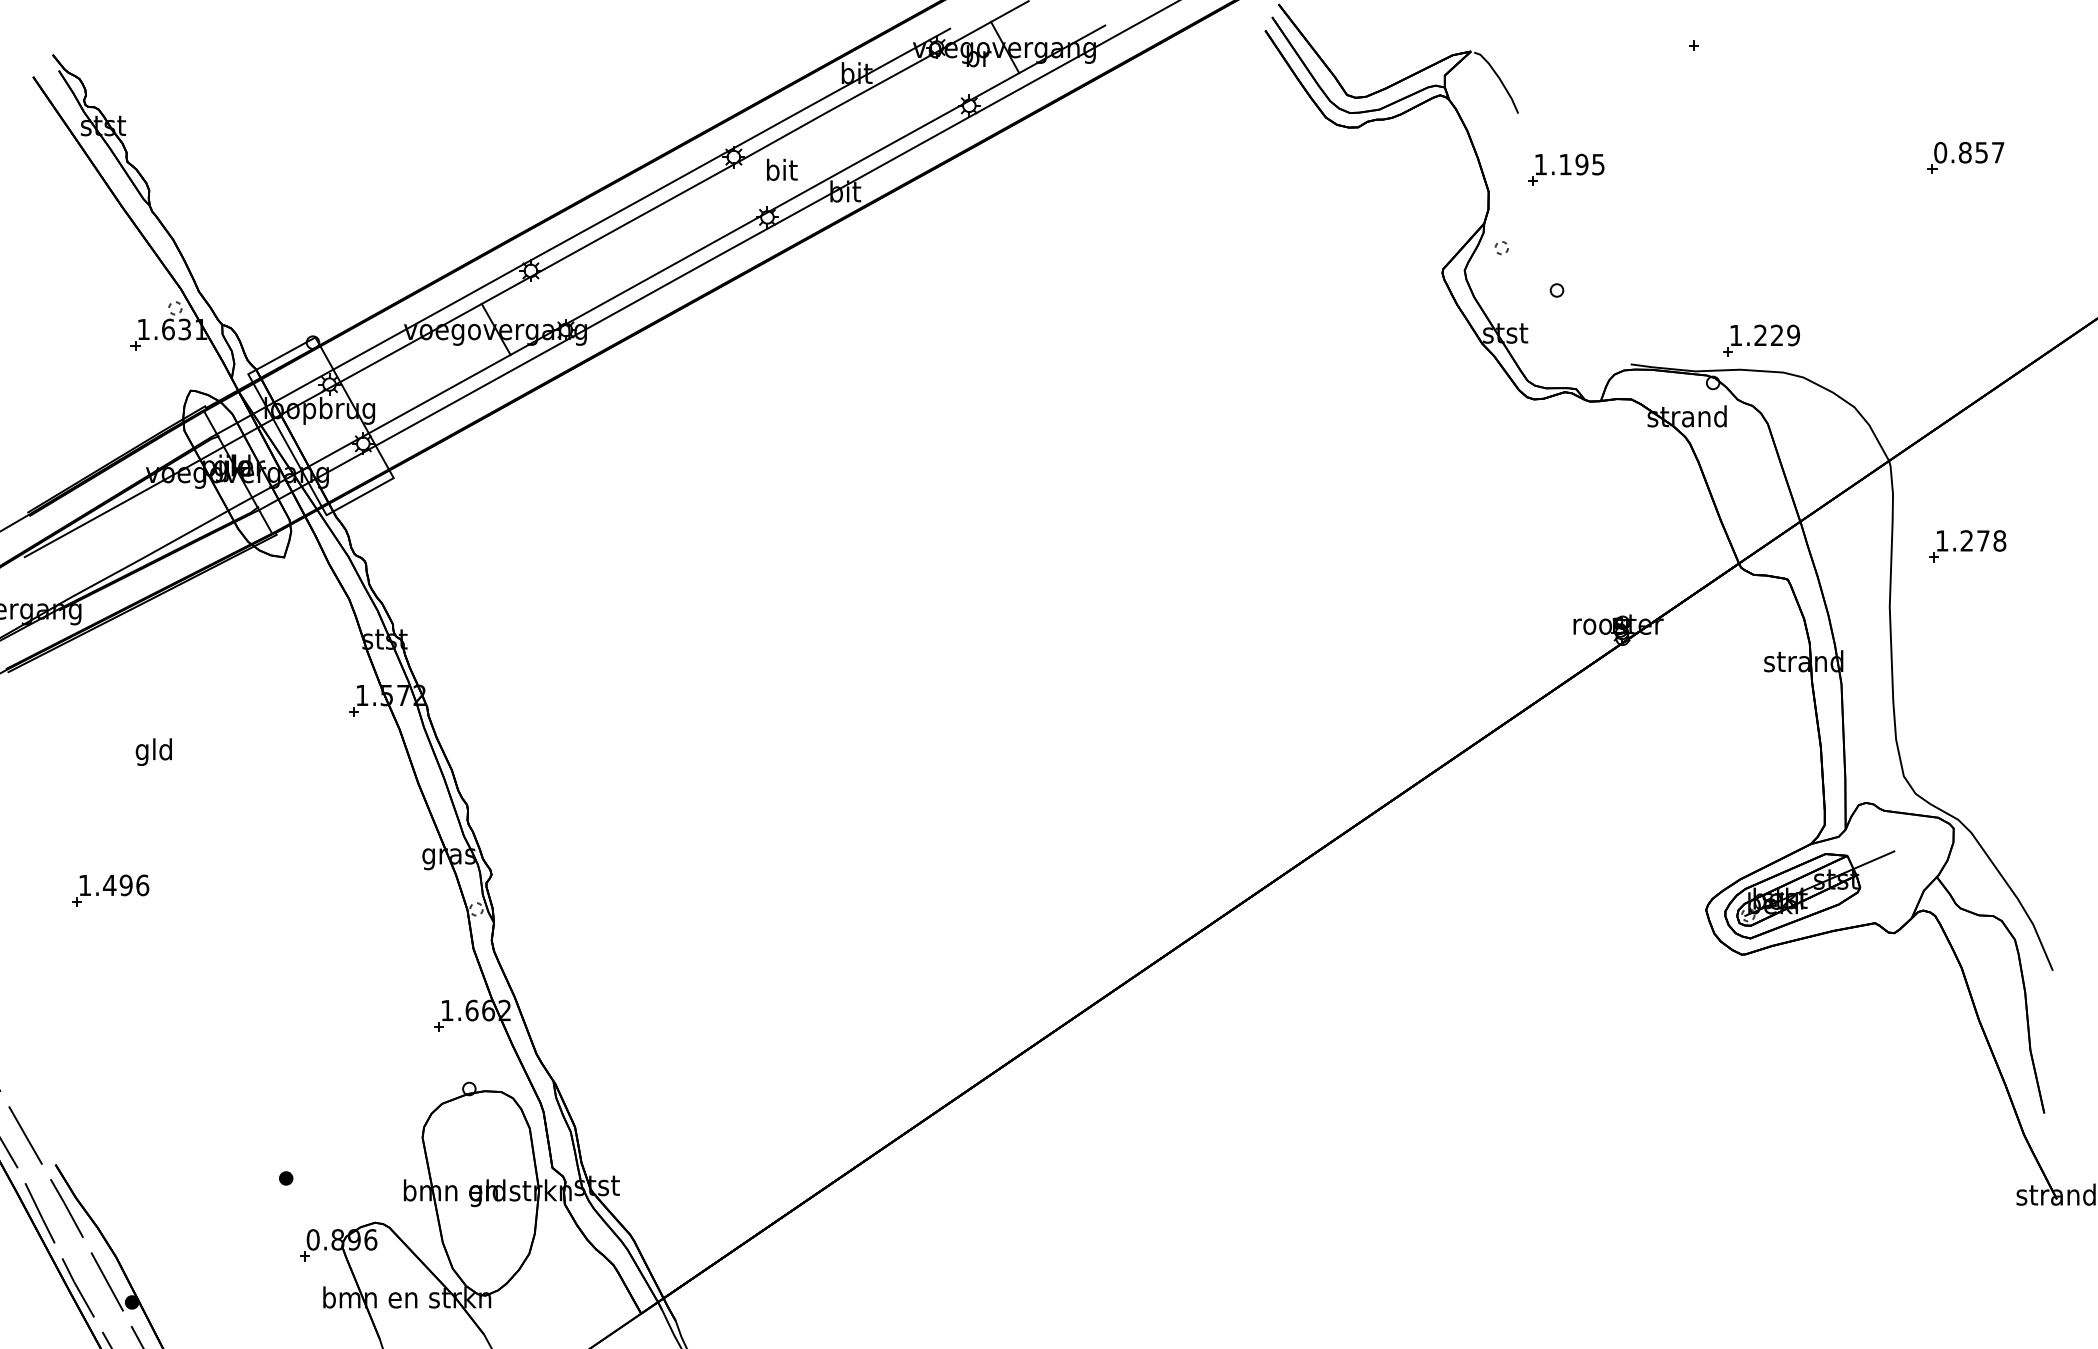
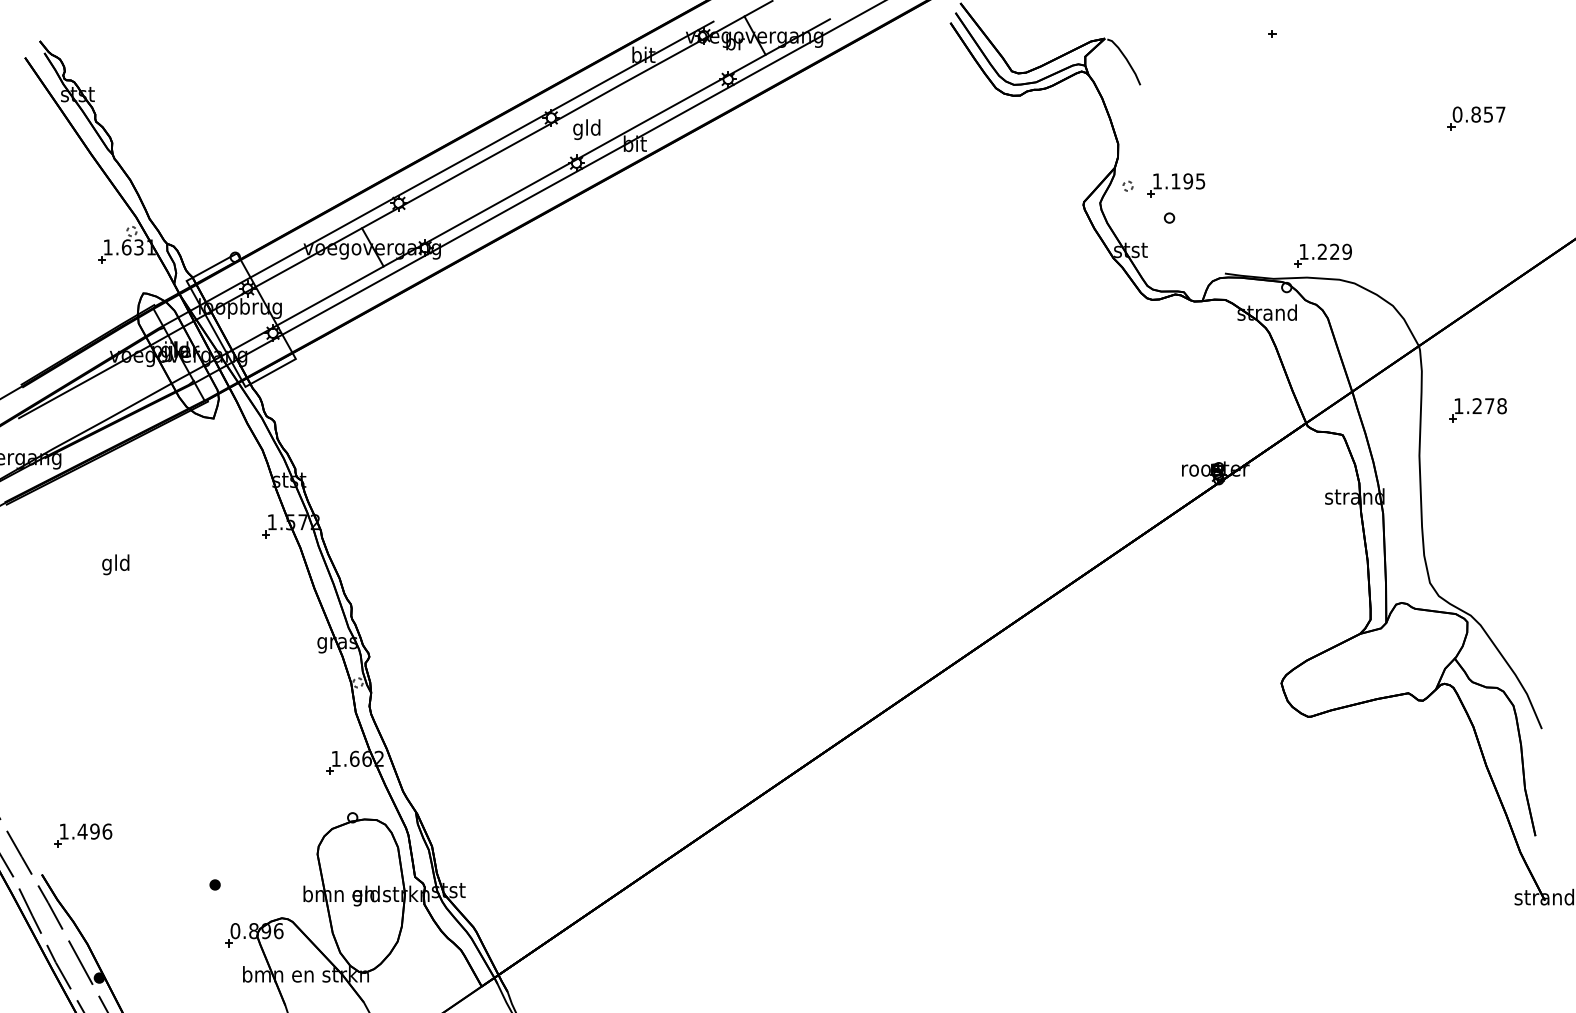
part: (1566, 169) -> (1176, 185), moved
text: (781, 172) -> (587, 129), bit -> gld
part: (110, 890) -> (83, 835), moved
part: (1809, 894) -> (1359, 671), removed

